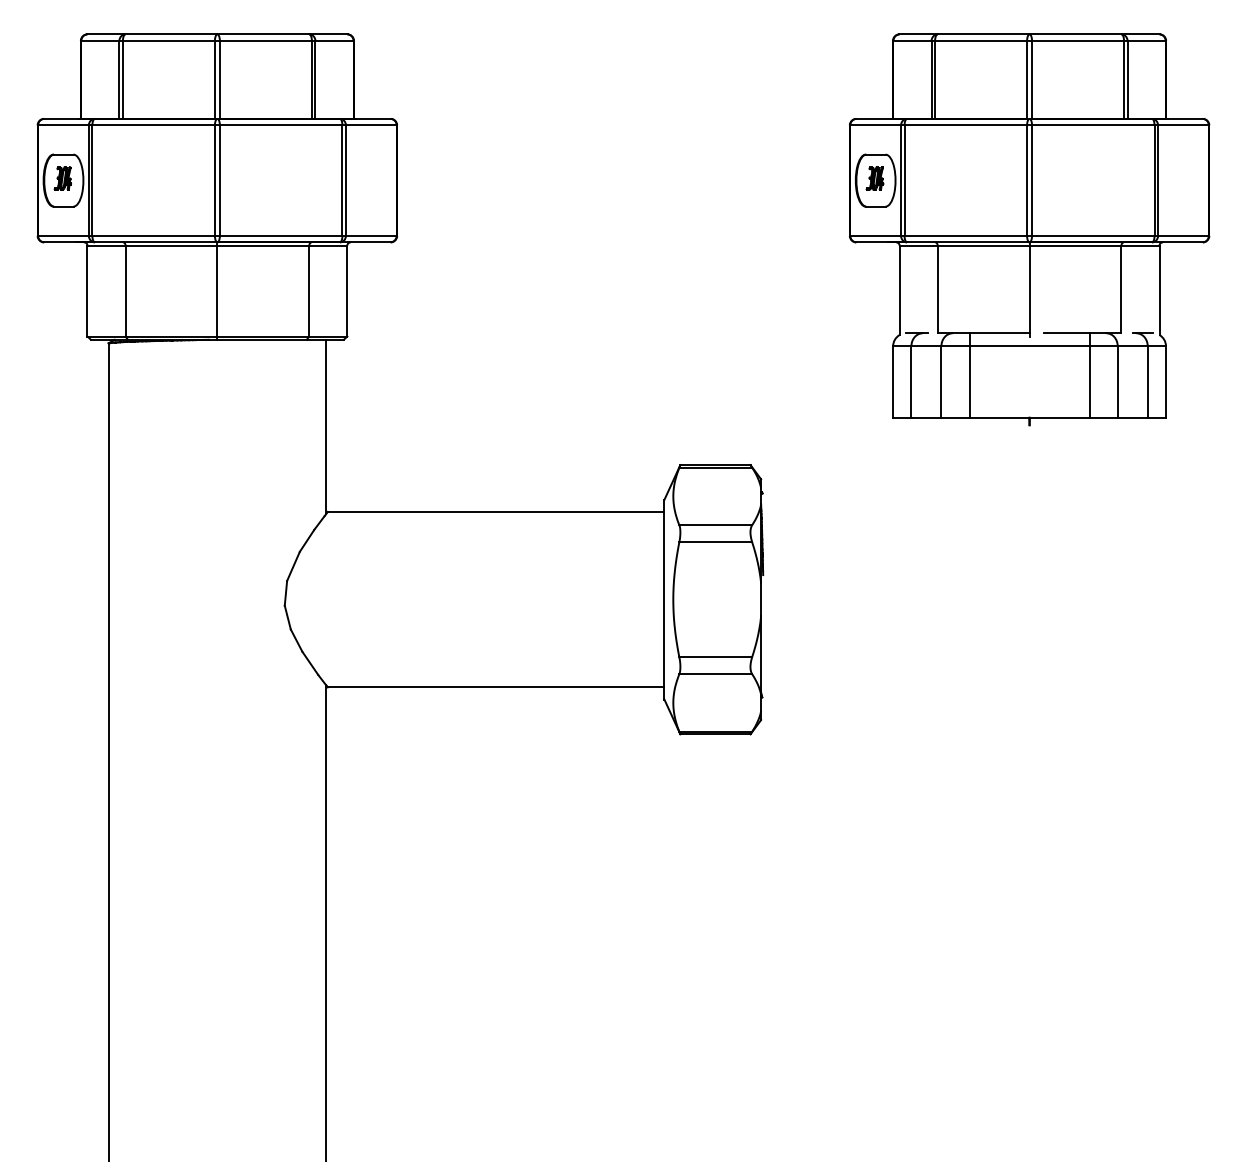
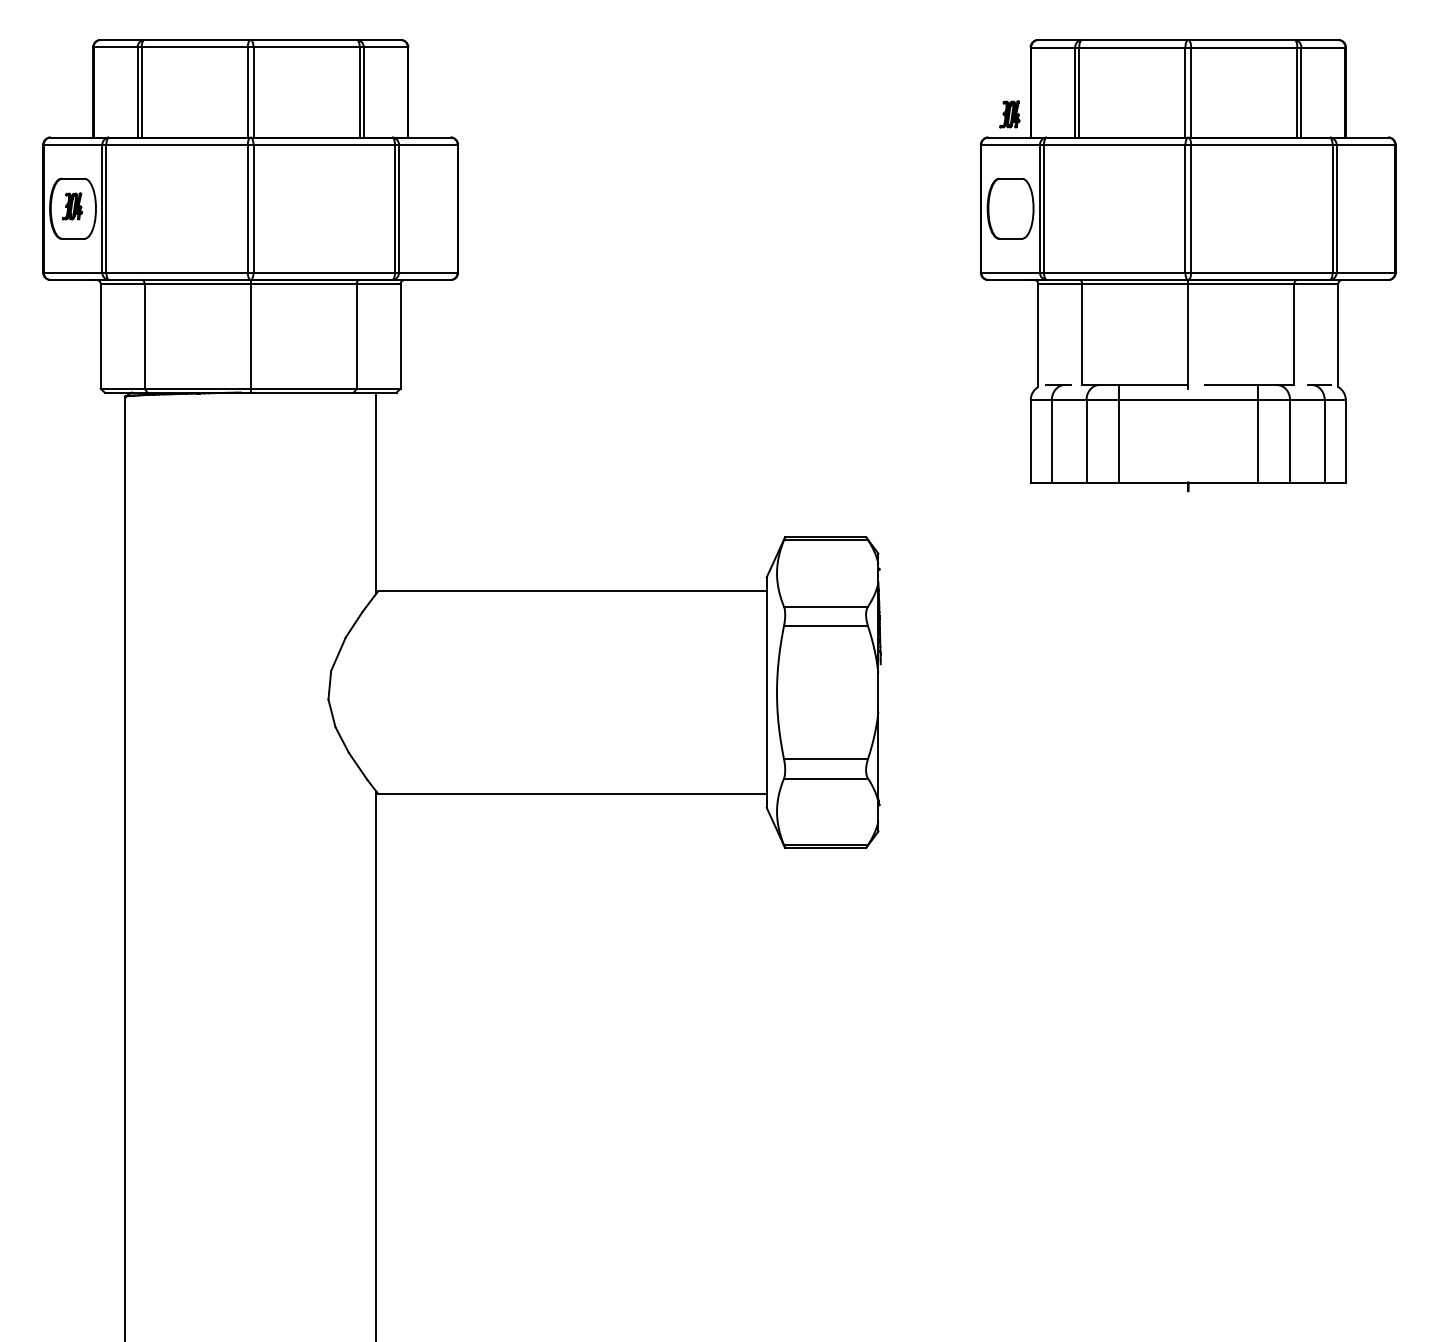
part: (874, 178) -> (1009, 114), moved

